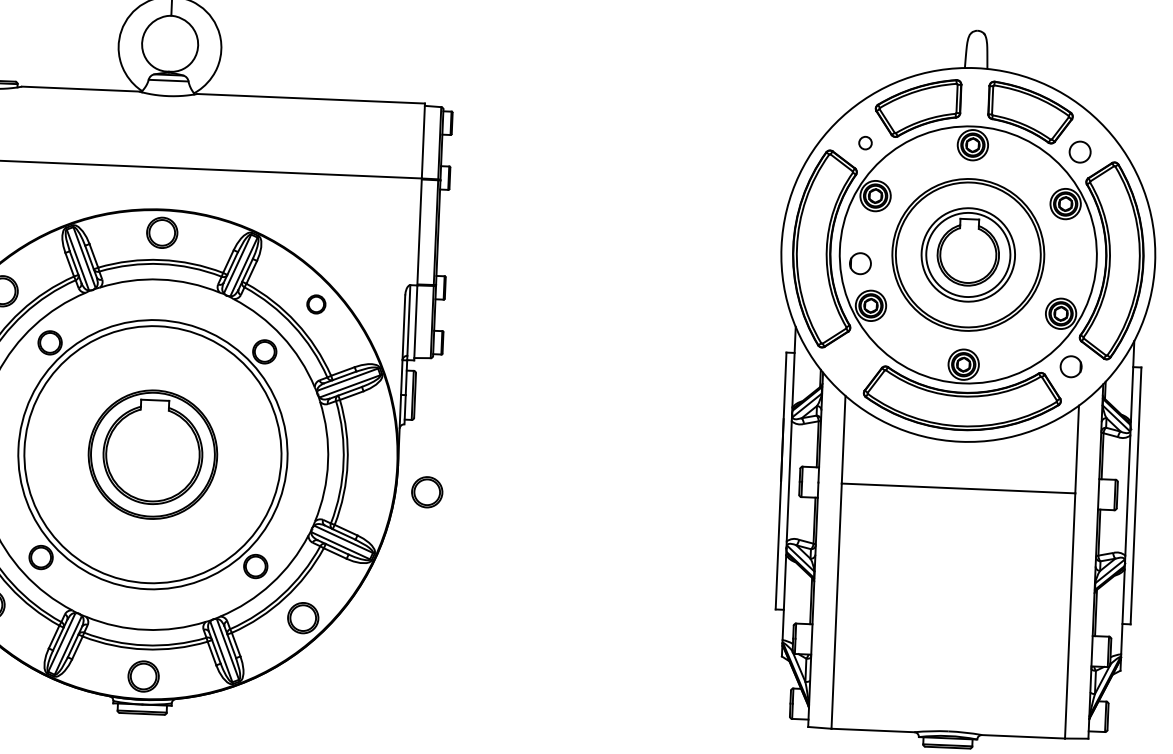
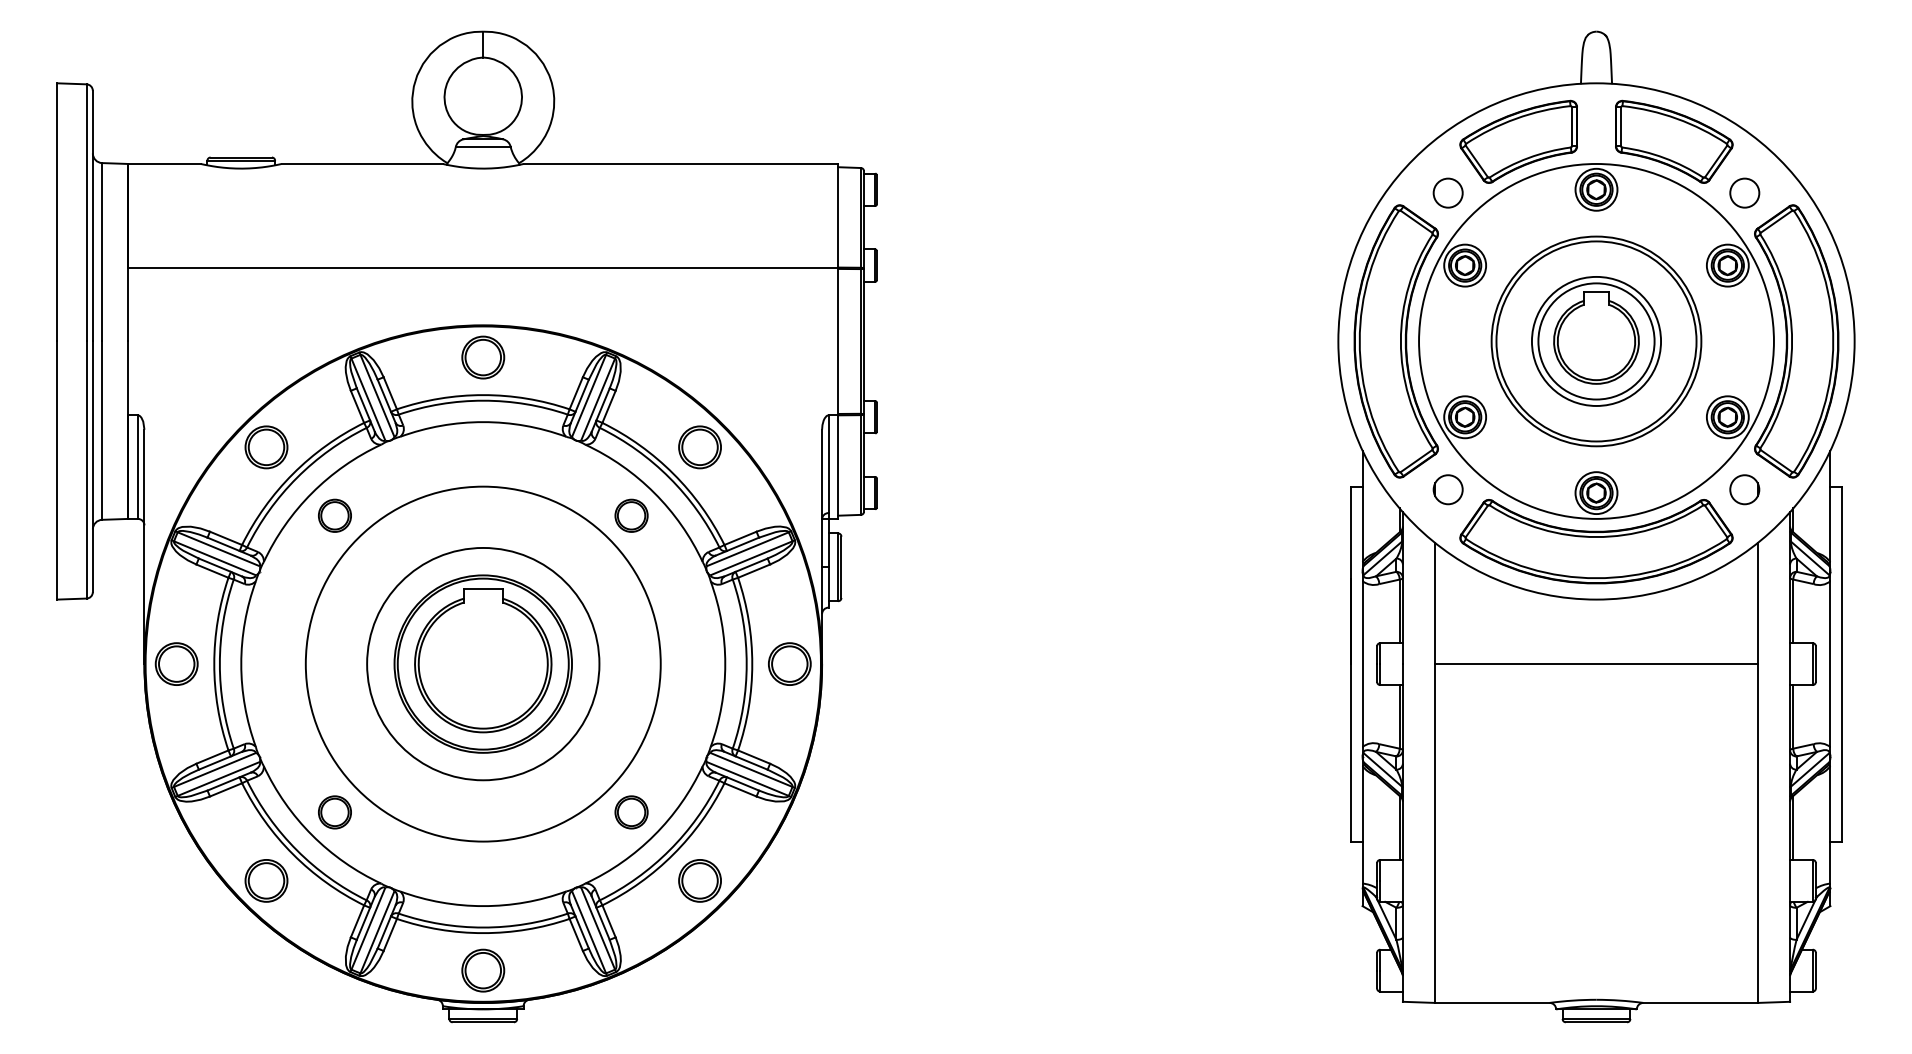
circle: (865, 142) -> (1447, 192), size x1.67
circle: (859, 263) -> (1447, 489), moved
part: (315, 304) -> (699, 447), size x1.67
circle: (153, 454) -> (483, 663), size x0.62
part: (427, 491) -> (789, 663), moved

